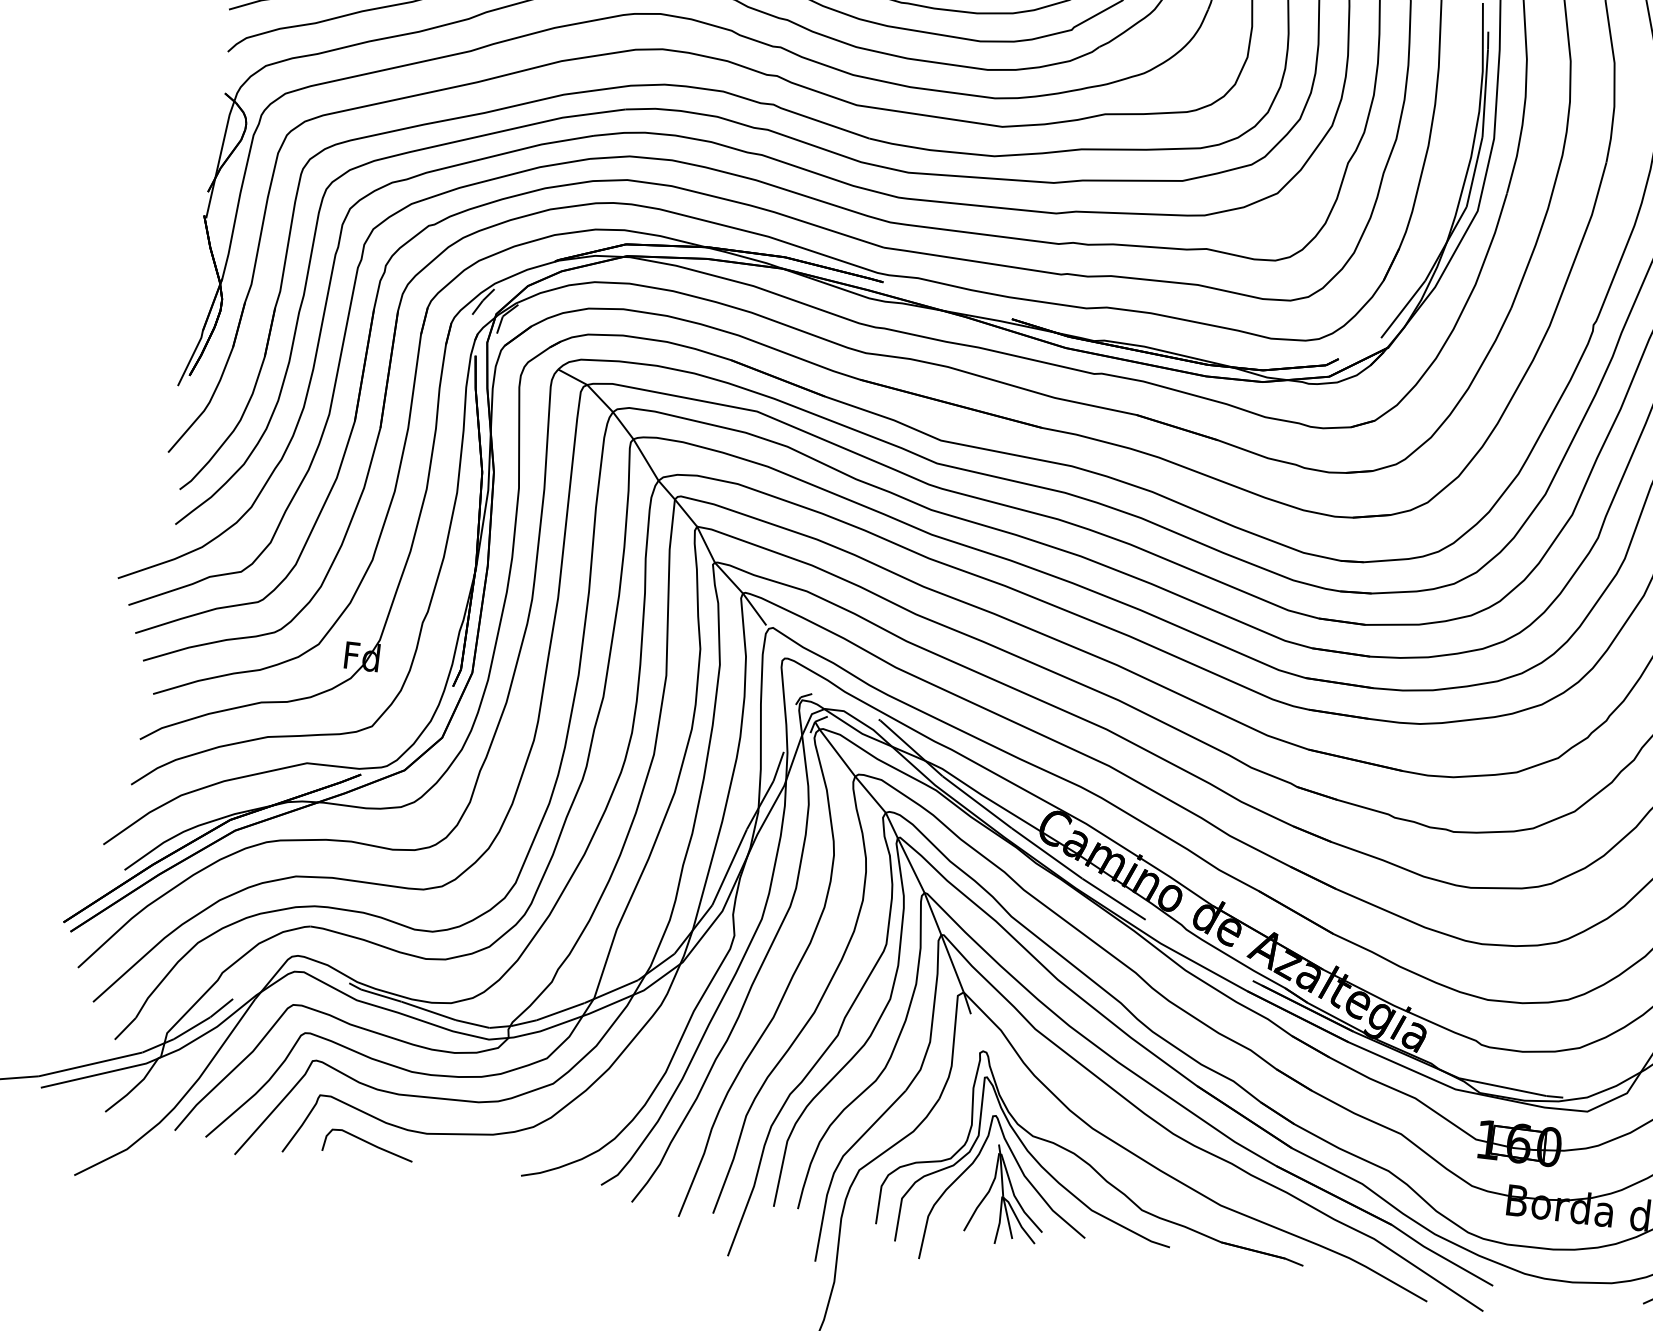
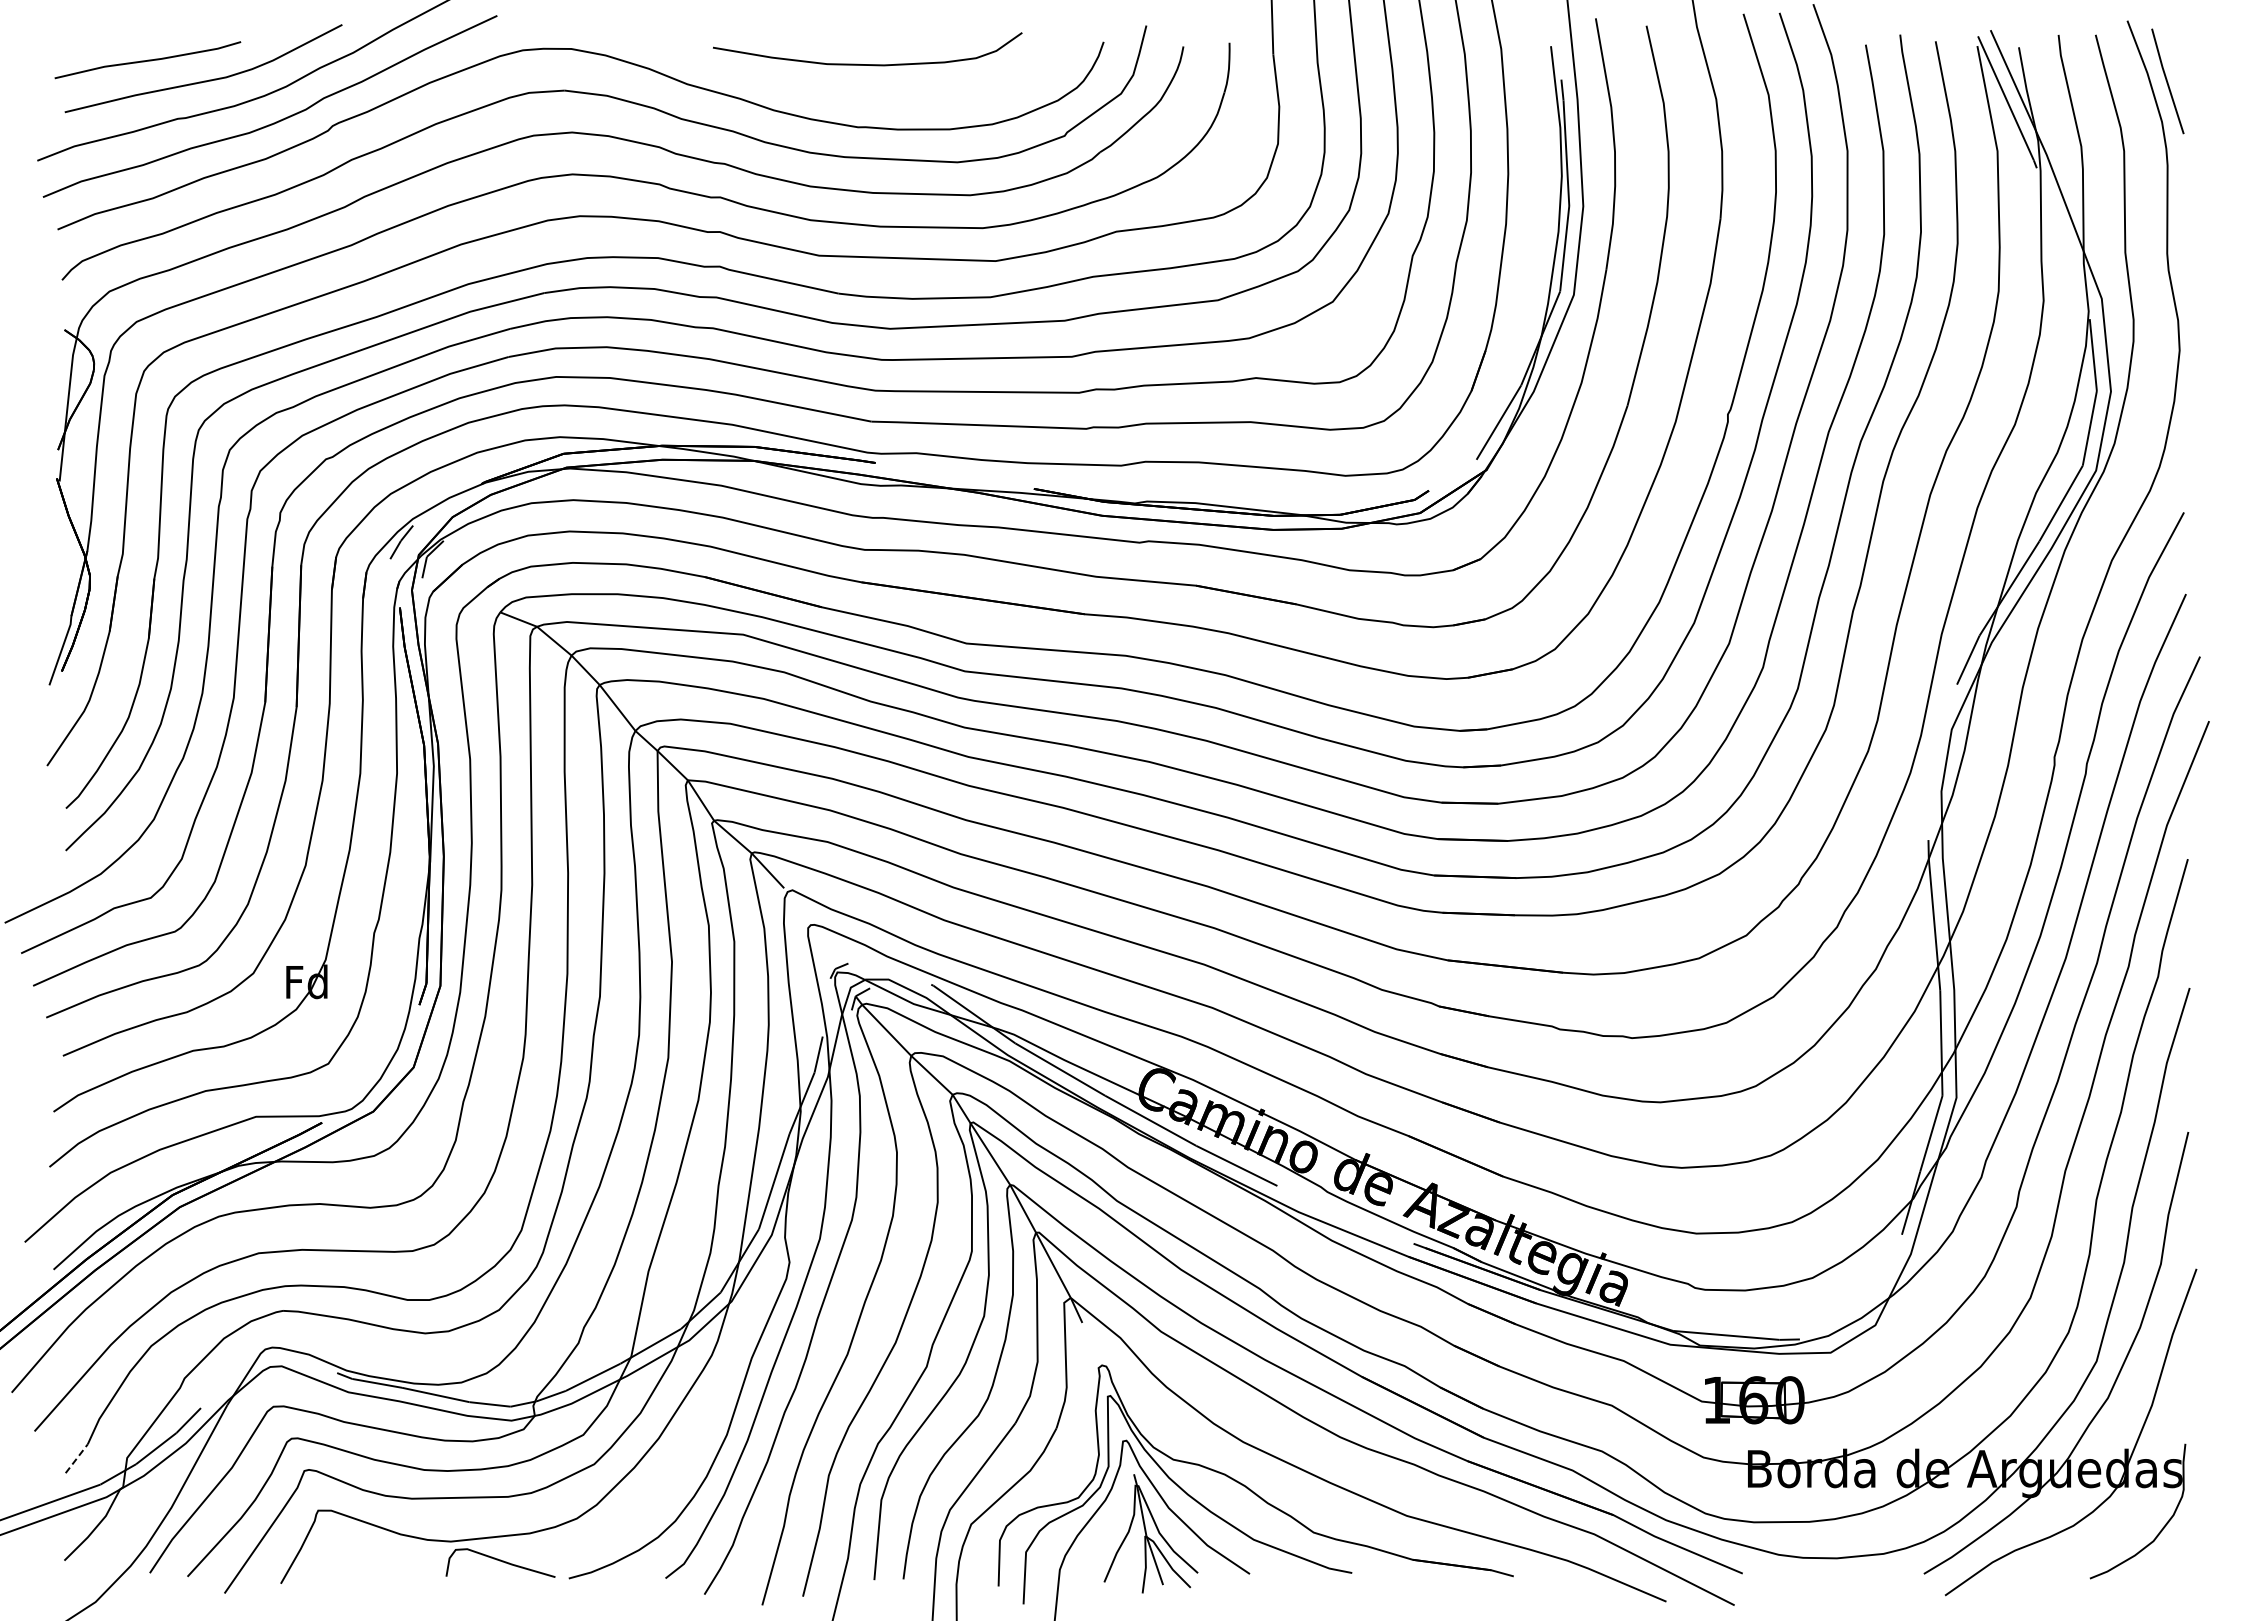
line: (126, 1028) -> (77, 1458), solid -> dashed
curve: (368, 1143) -> (500, 1561), moved

